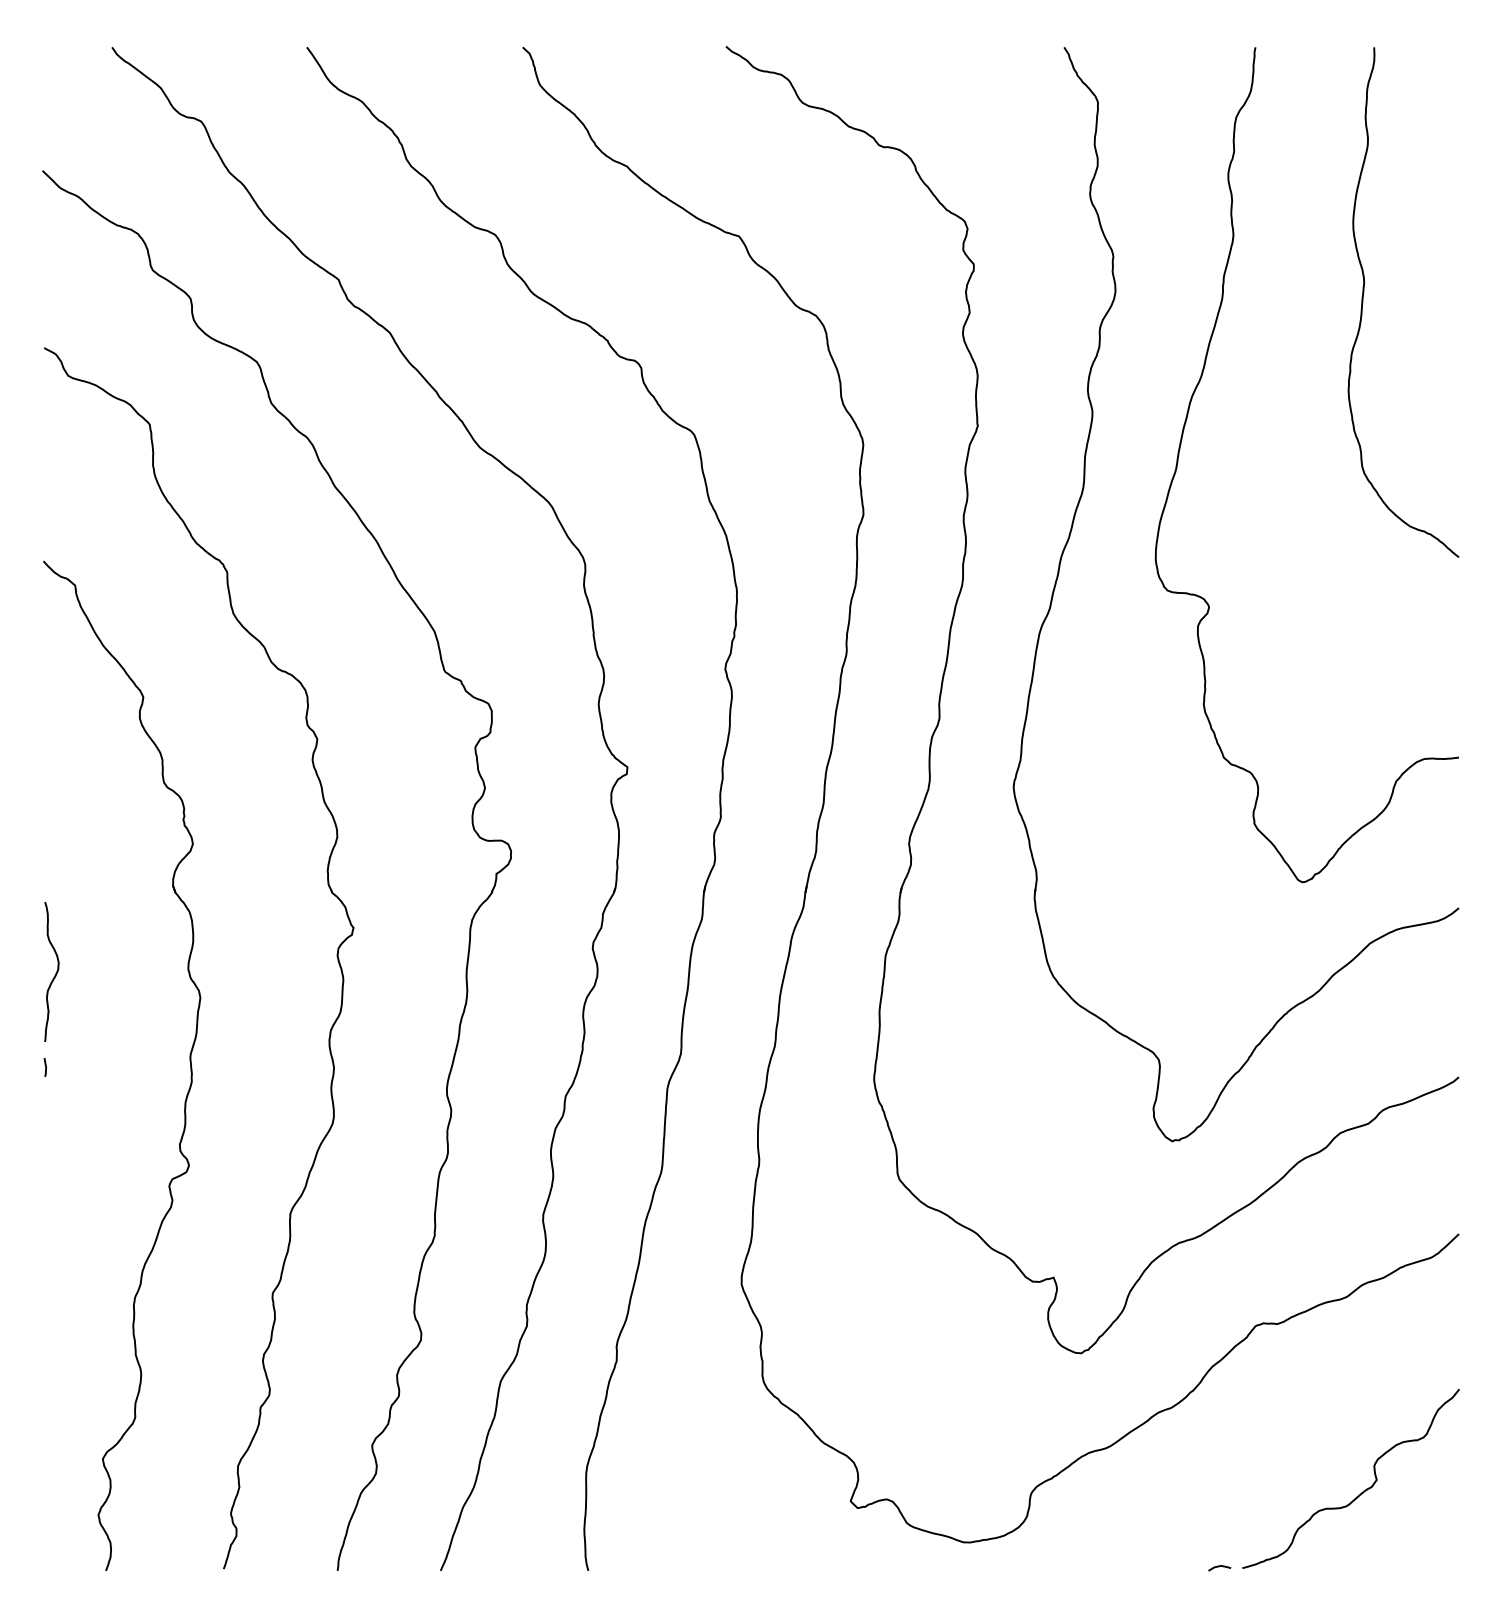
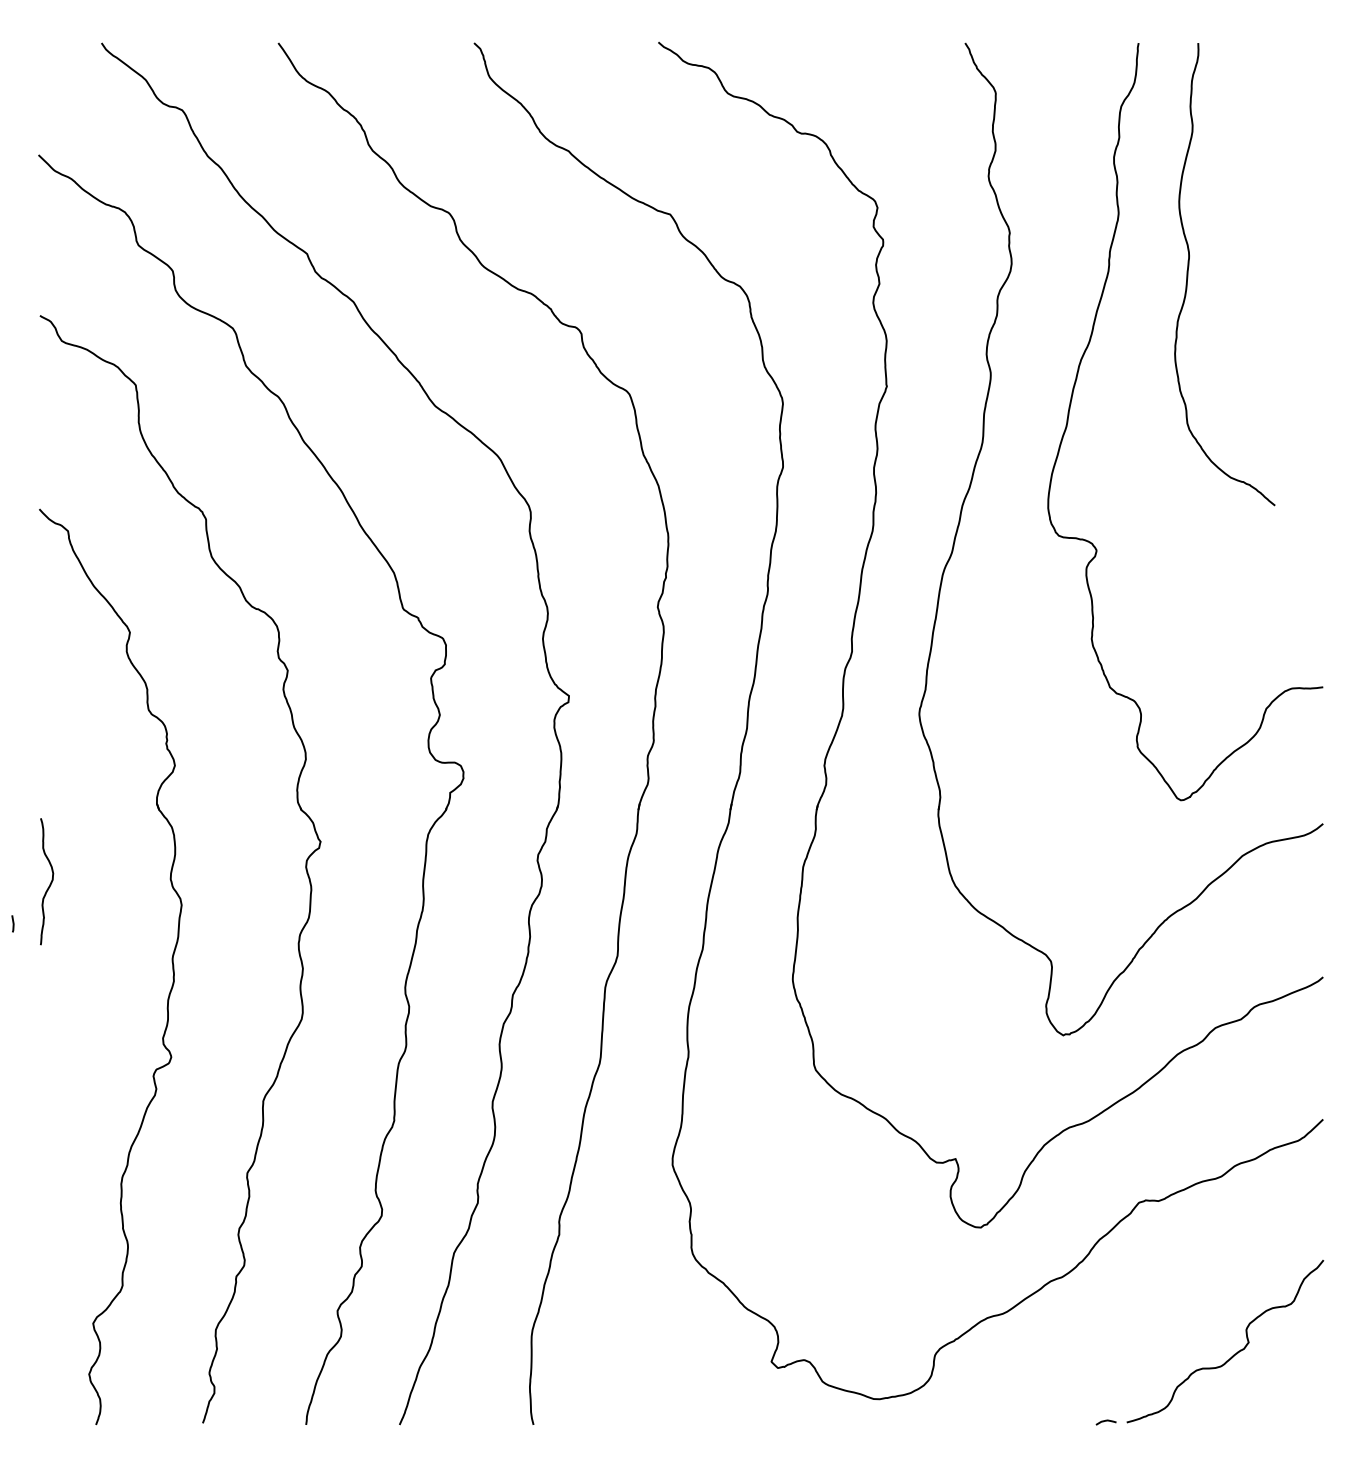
curve: (1363, 302) -> (1188, 274), moved
line: (45, 1067) -> (13, 923), moved

